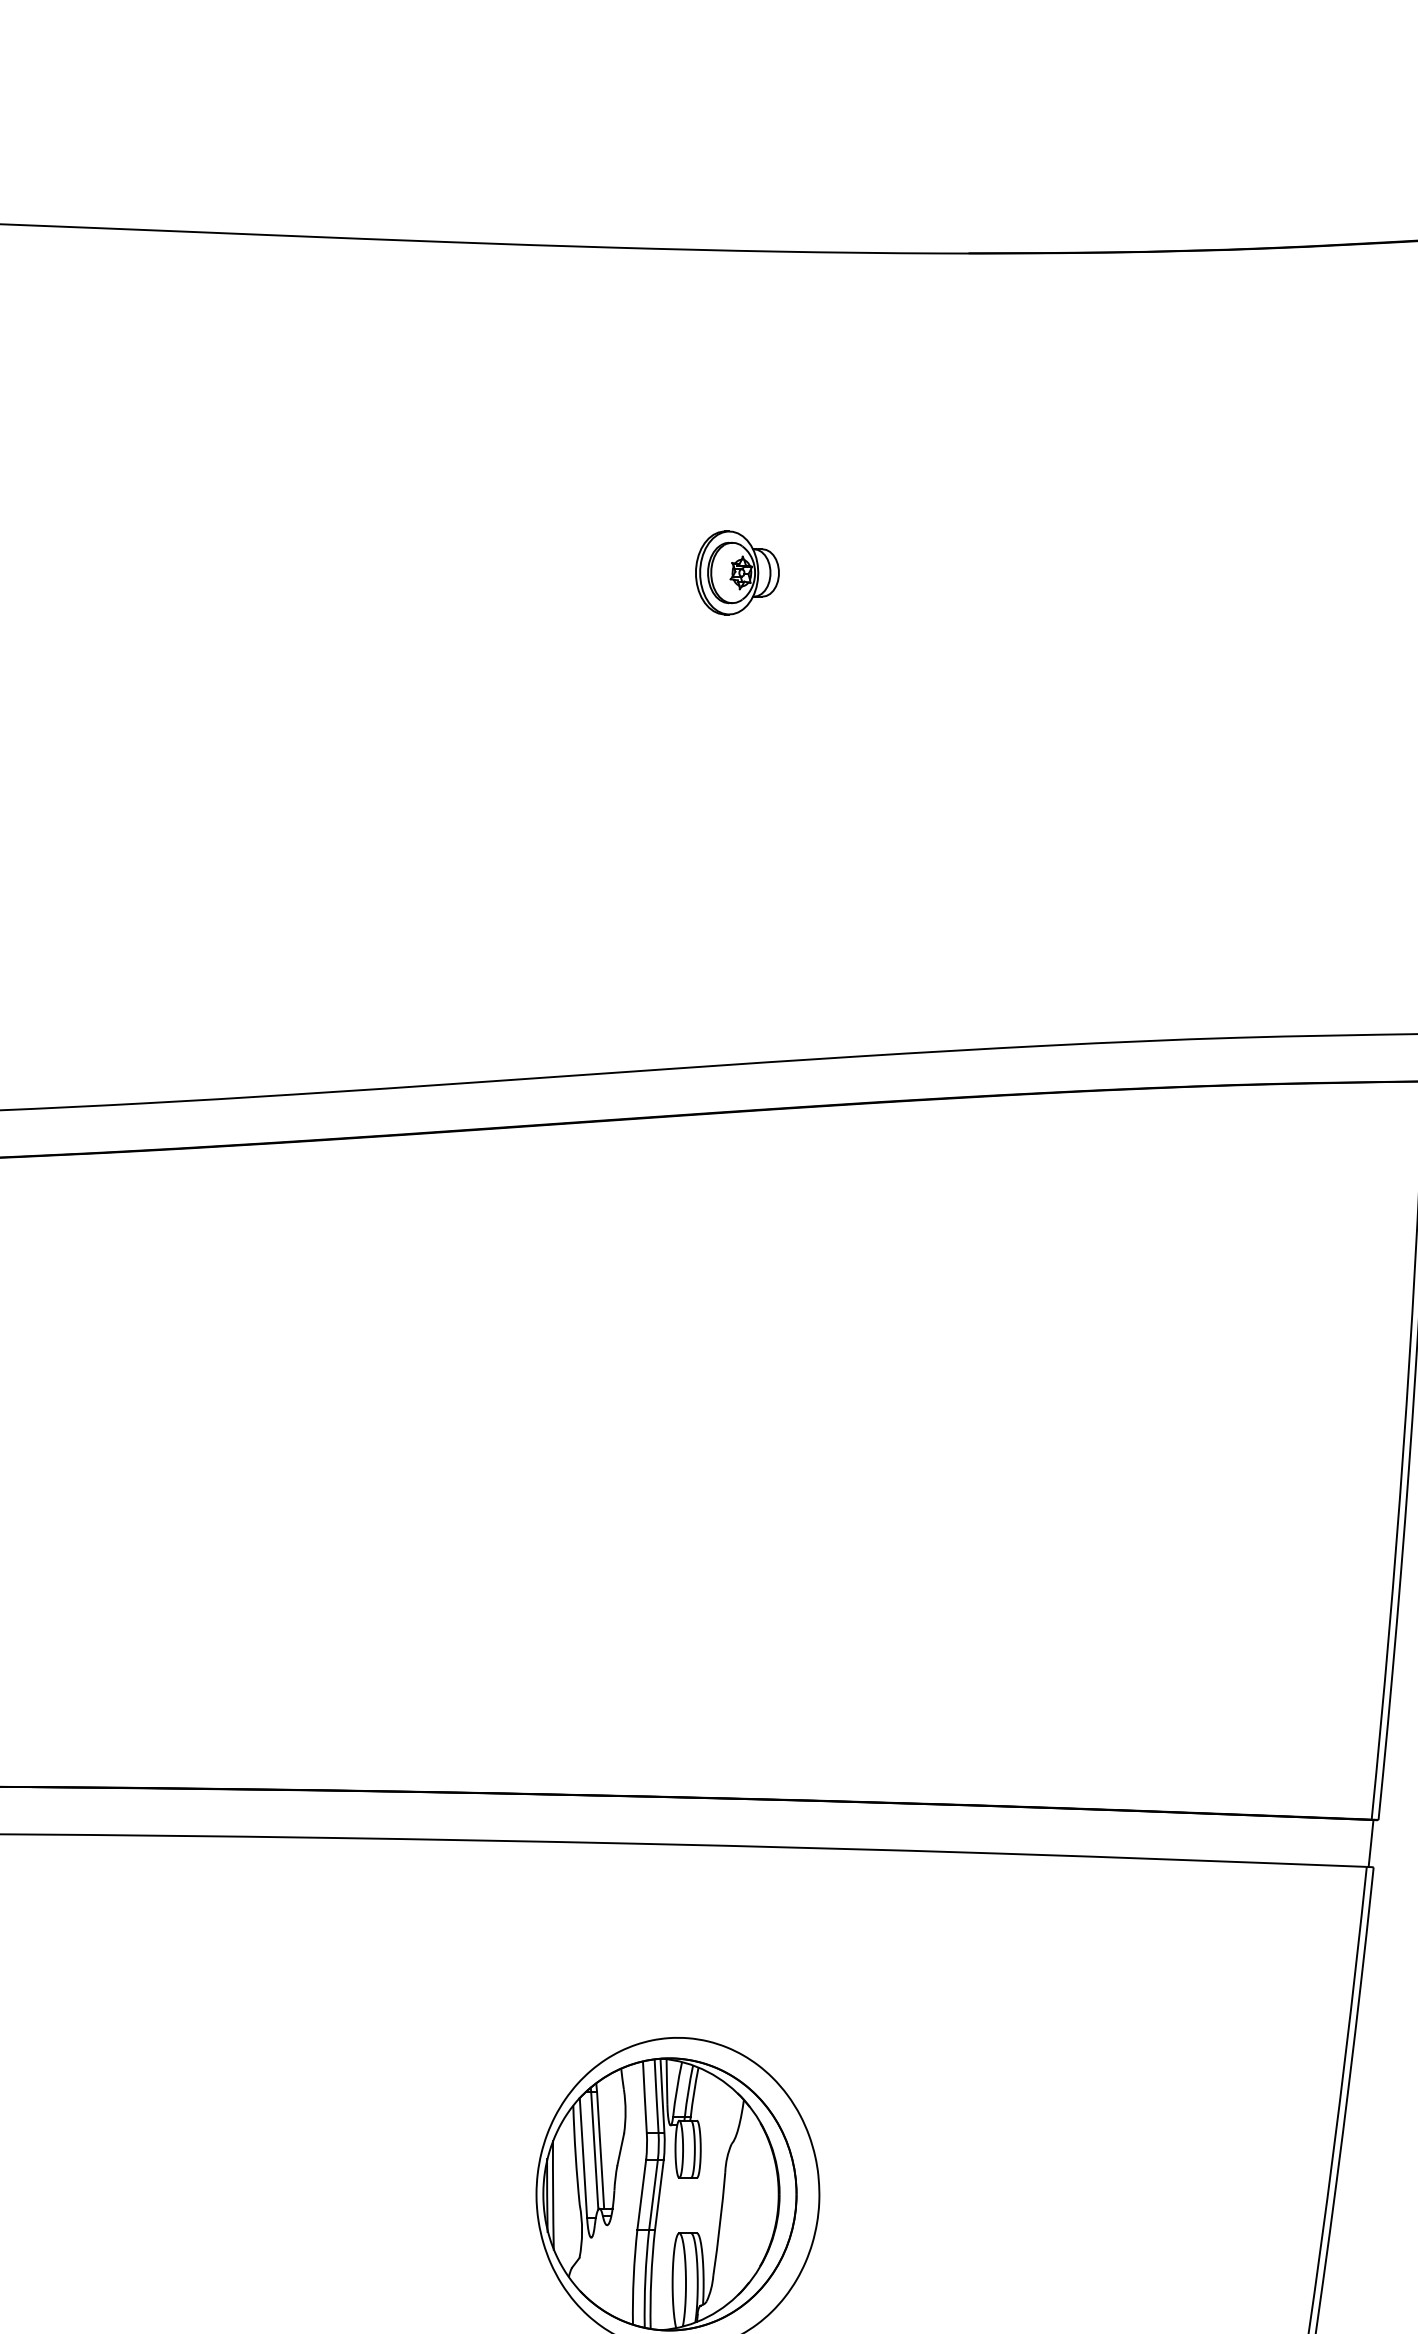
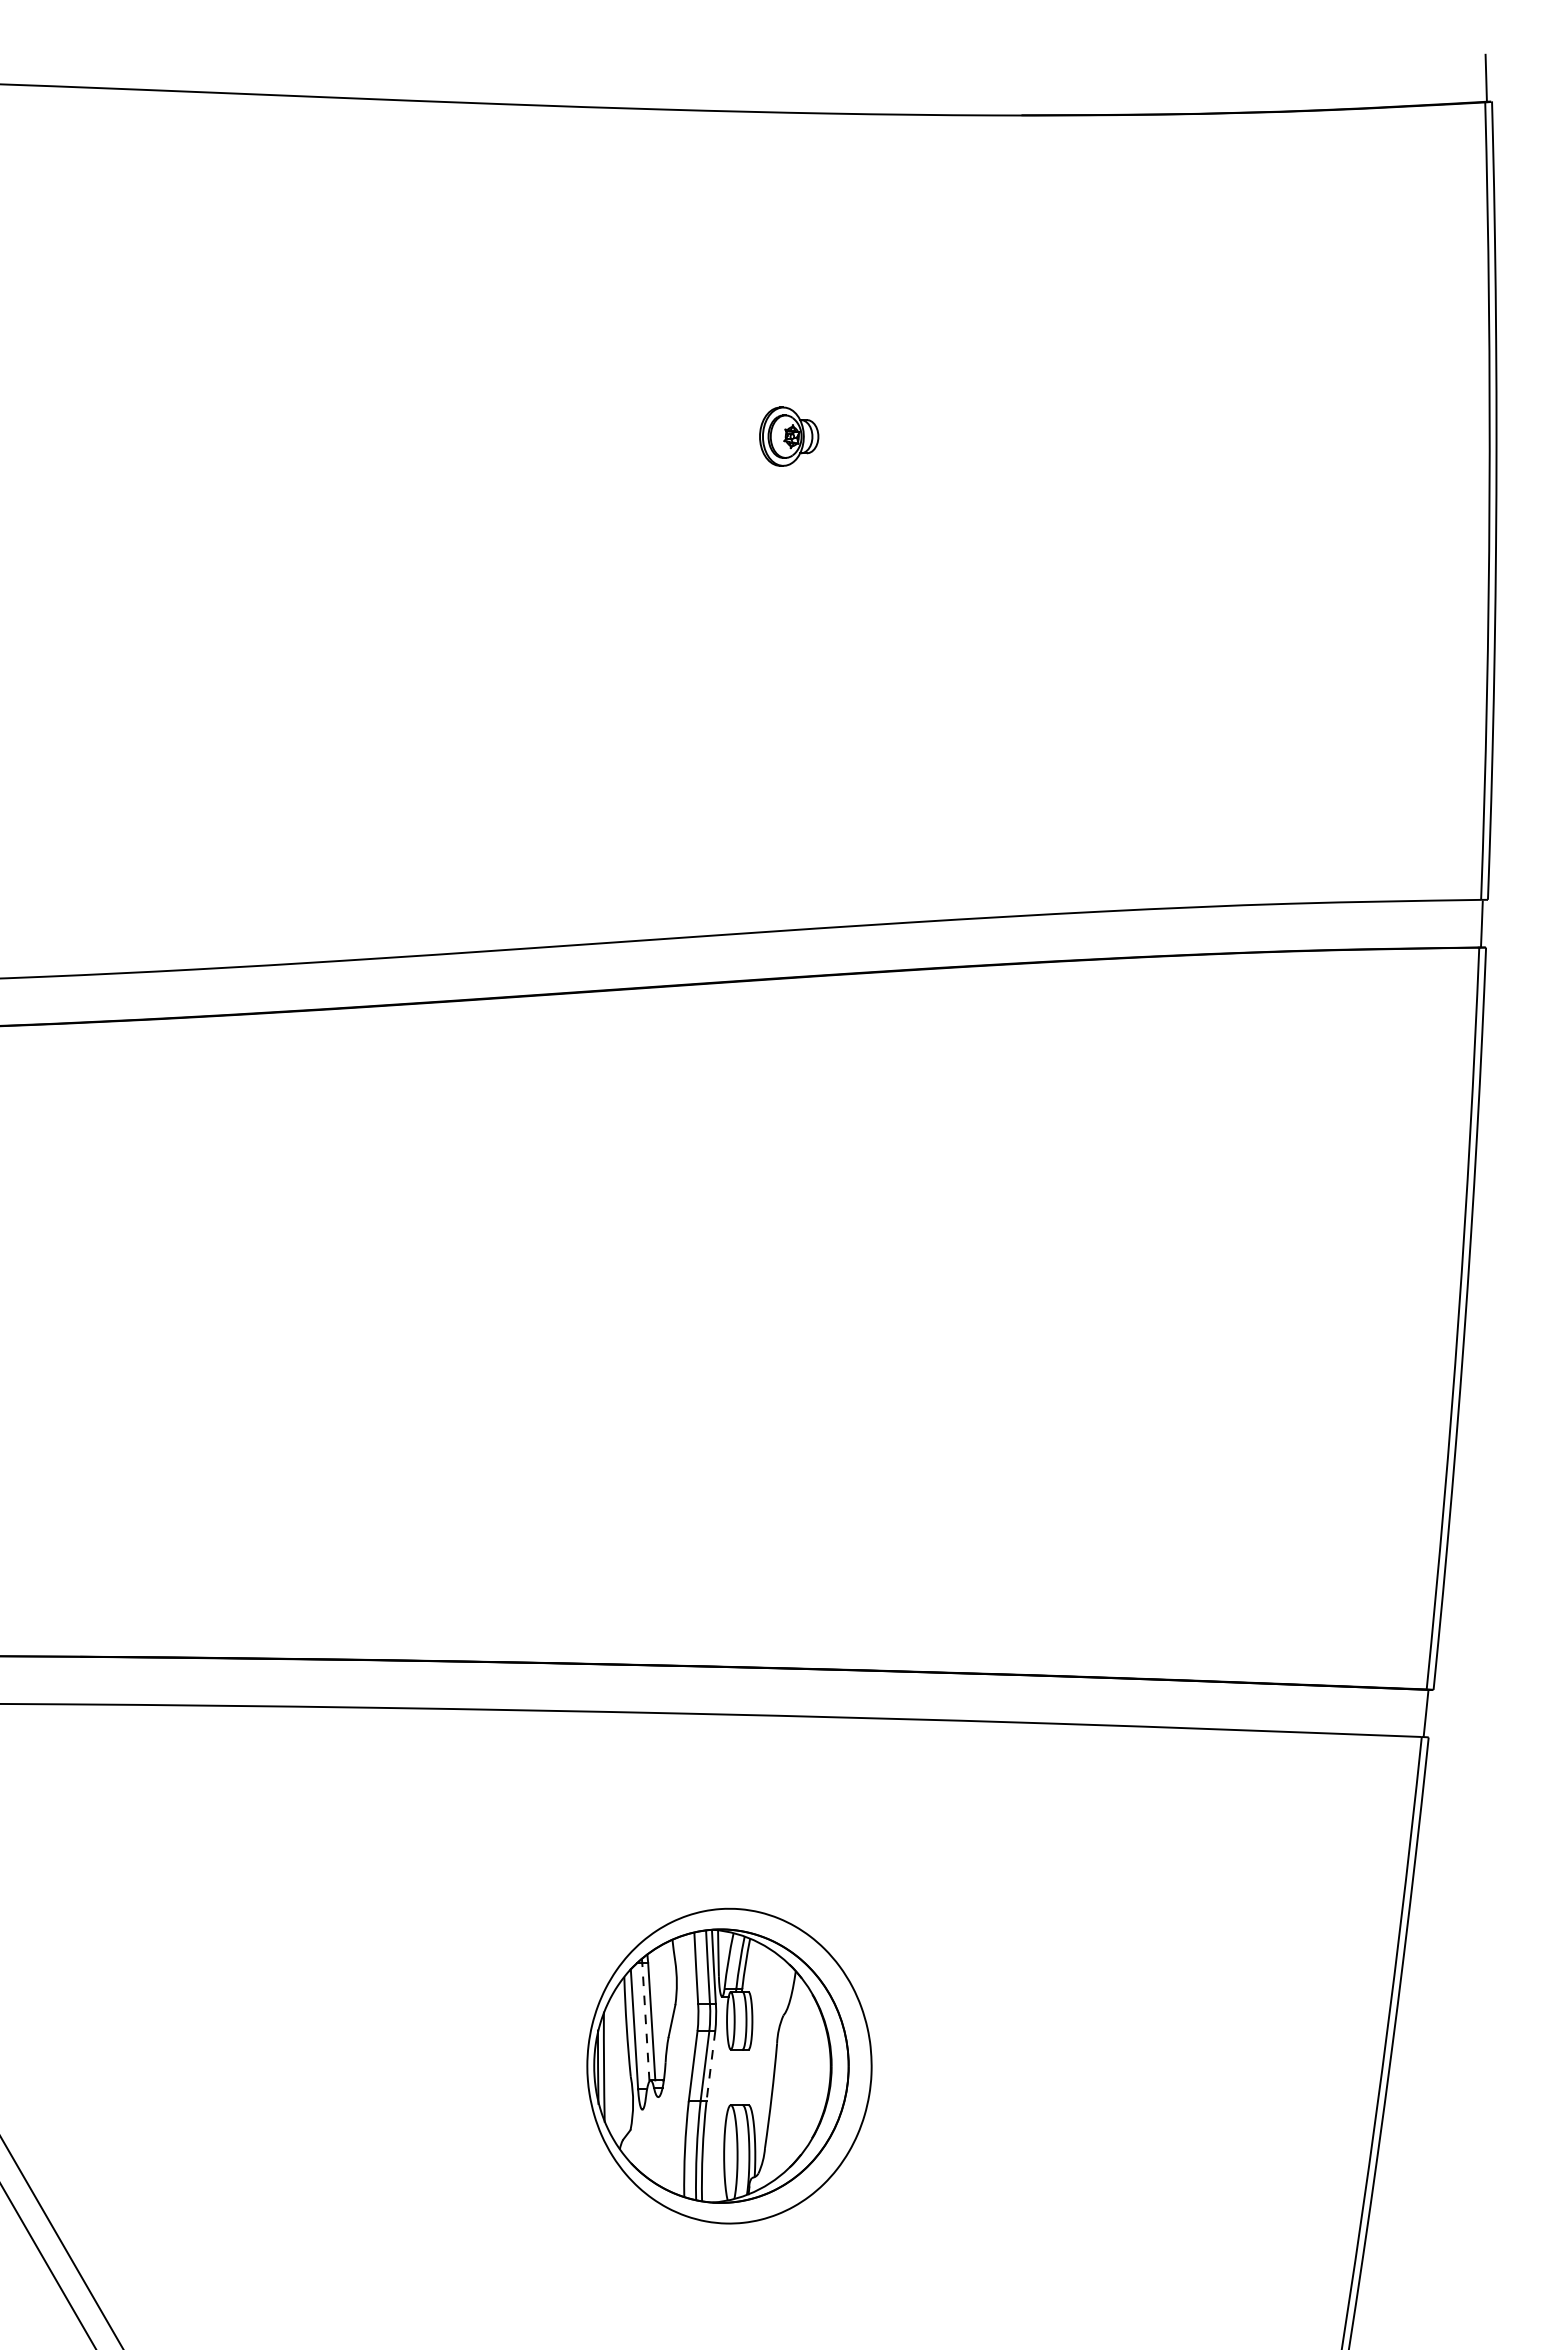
part: (736, 572) -> (788, 436), size x0.7
line: (594, 2149) -> (645, 2021), solid -> dashed
line: (659, 2194) -> (710, 2066), solid -> dashed

